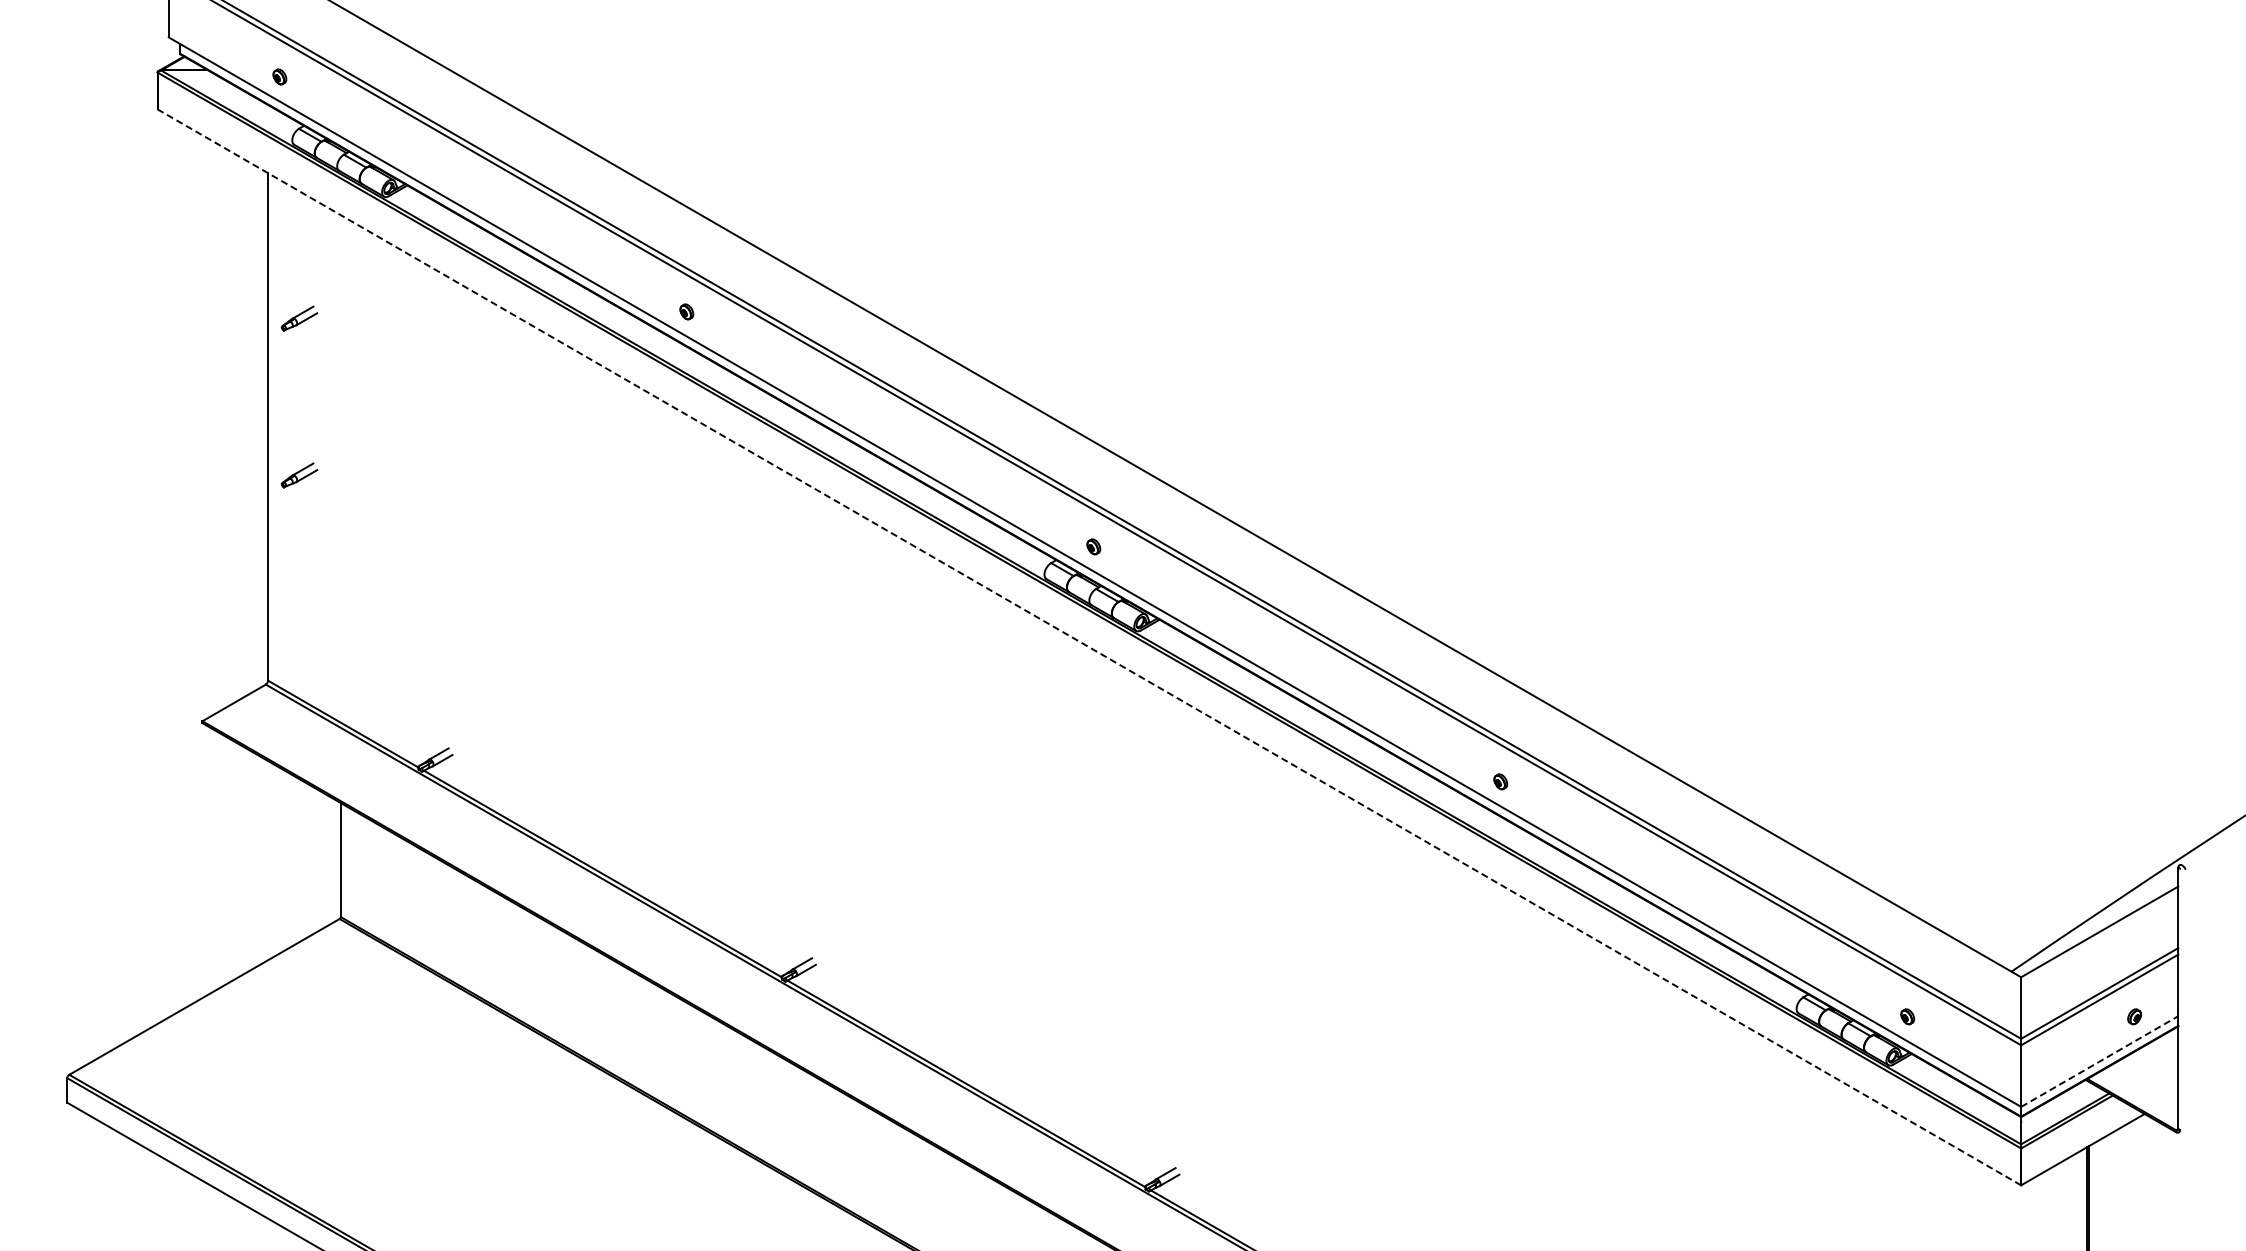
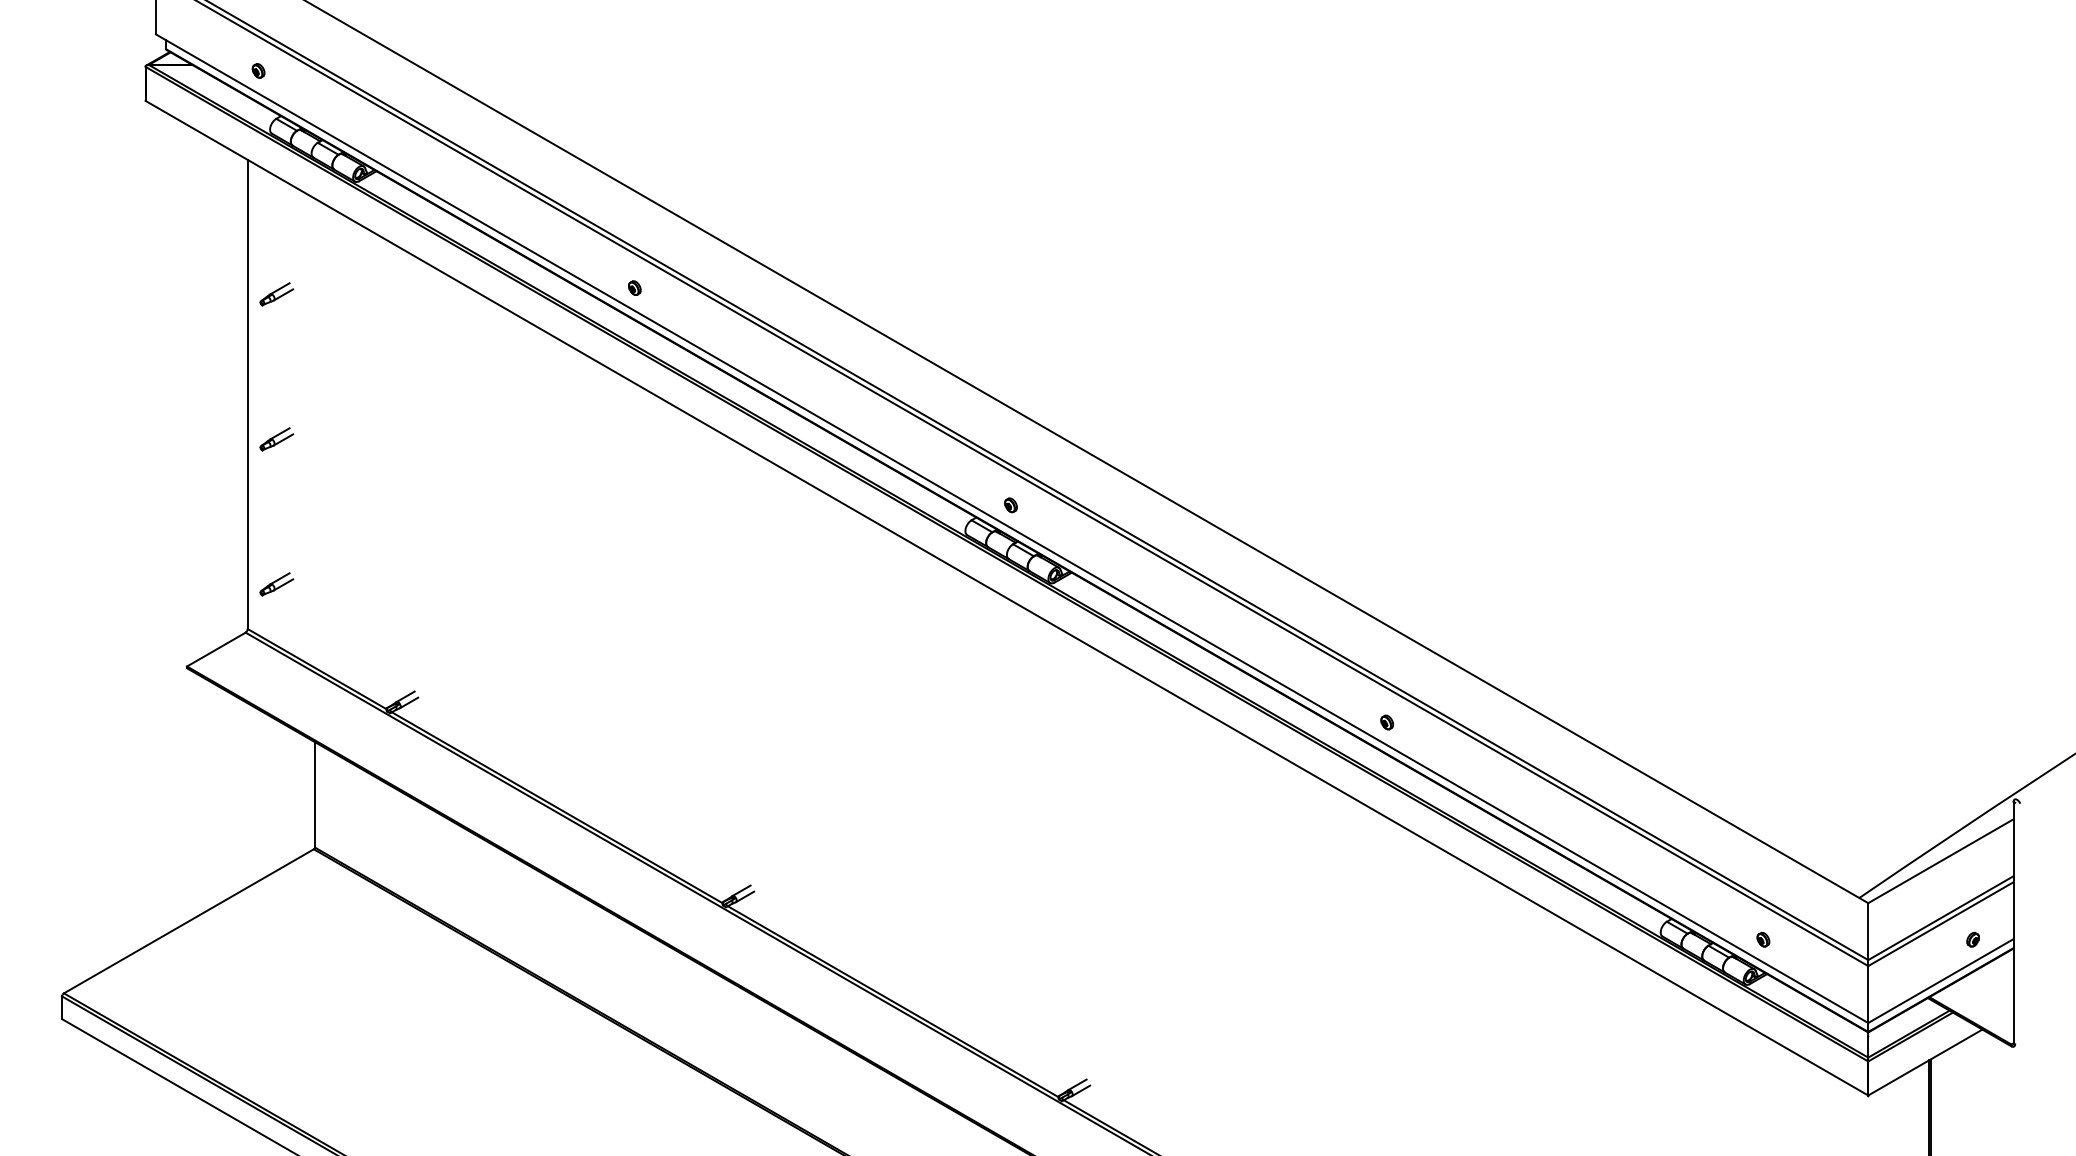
part: (299, 632) -> (276, 584), added
line: (1089, 647) -> (1007, 598), dashed -> solid
line: (2099, 1061) -> (1940, 981), dashed -> solid

